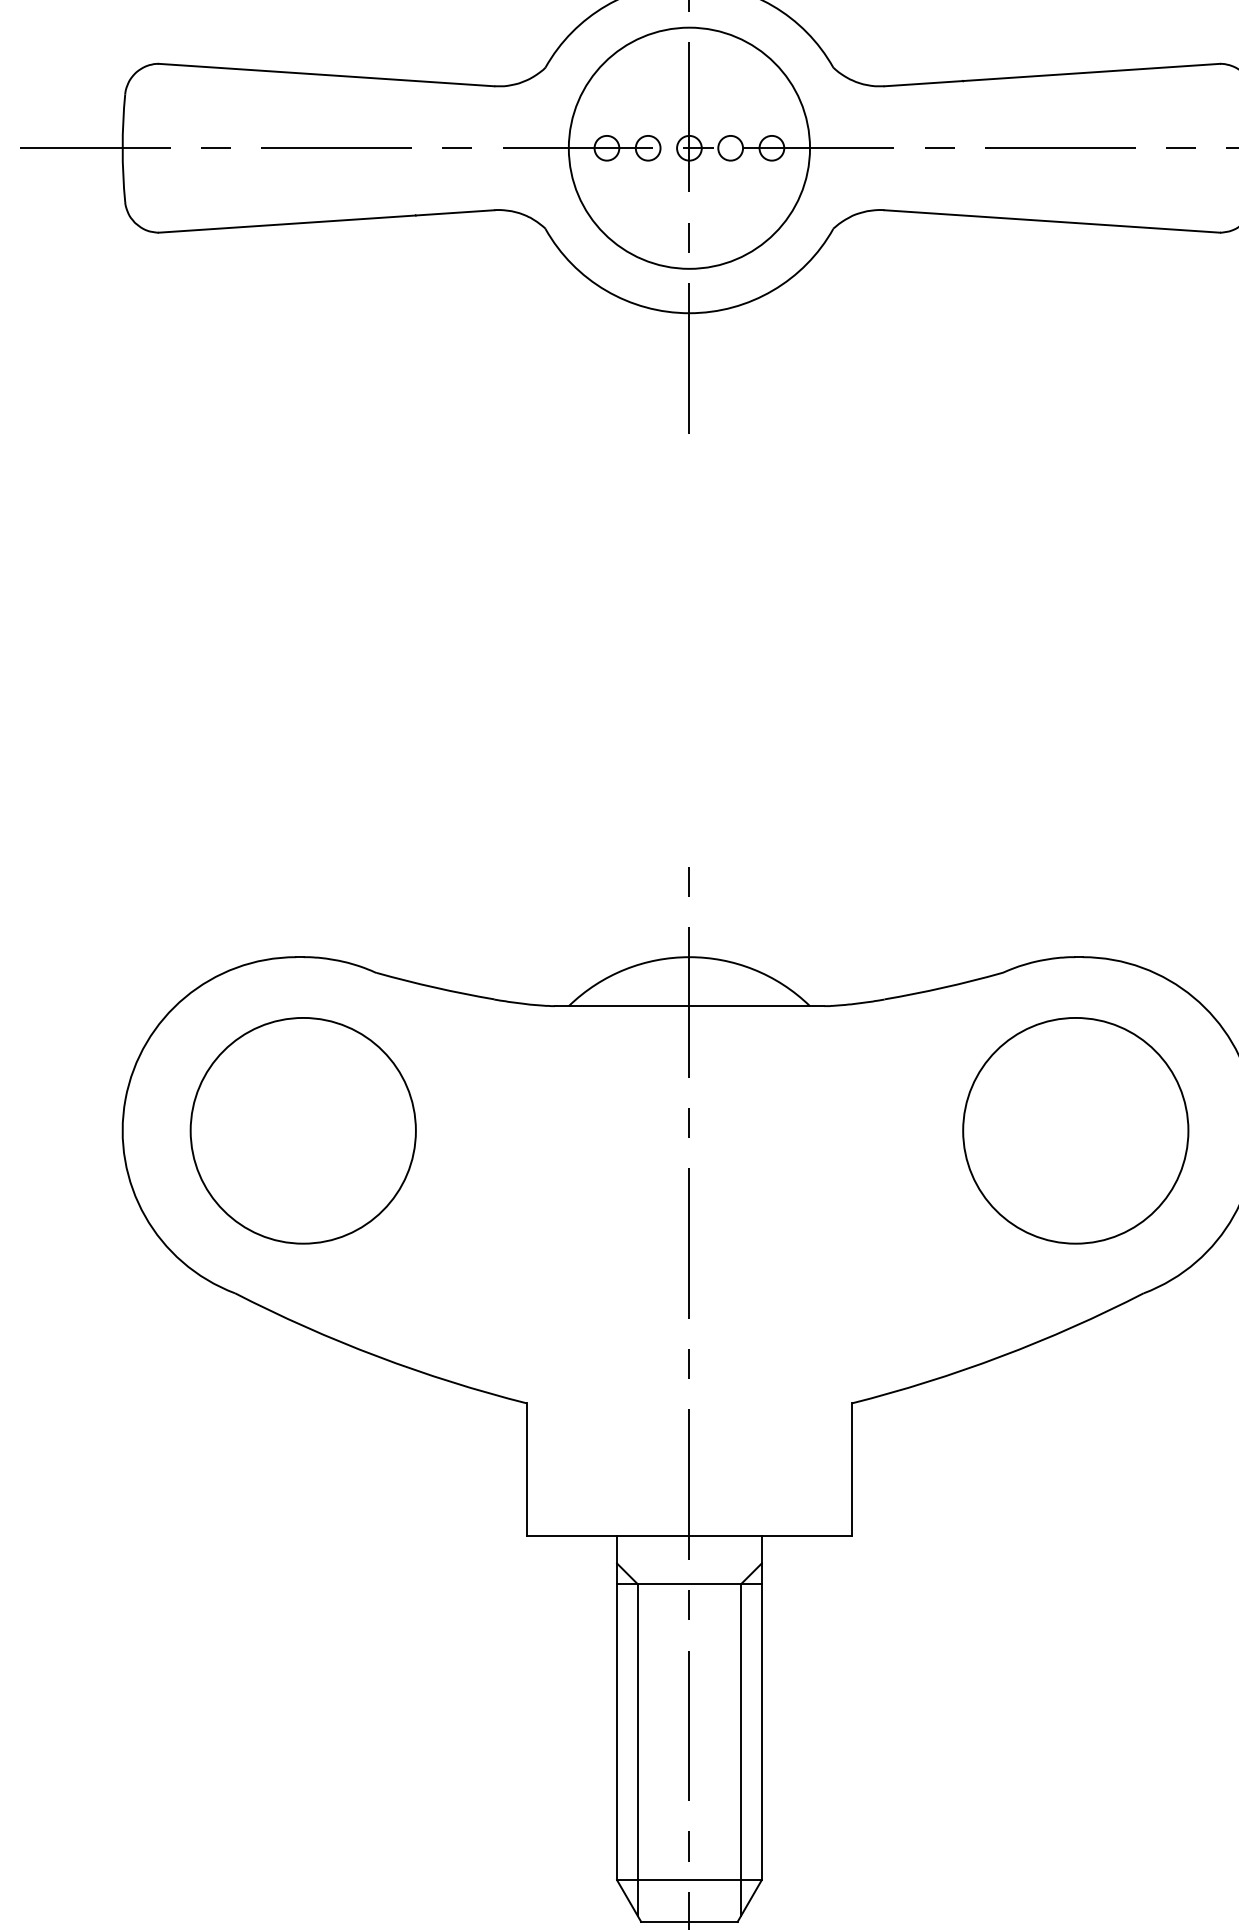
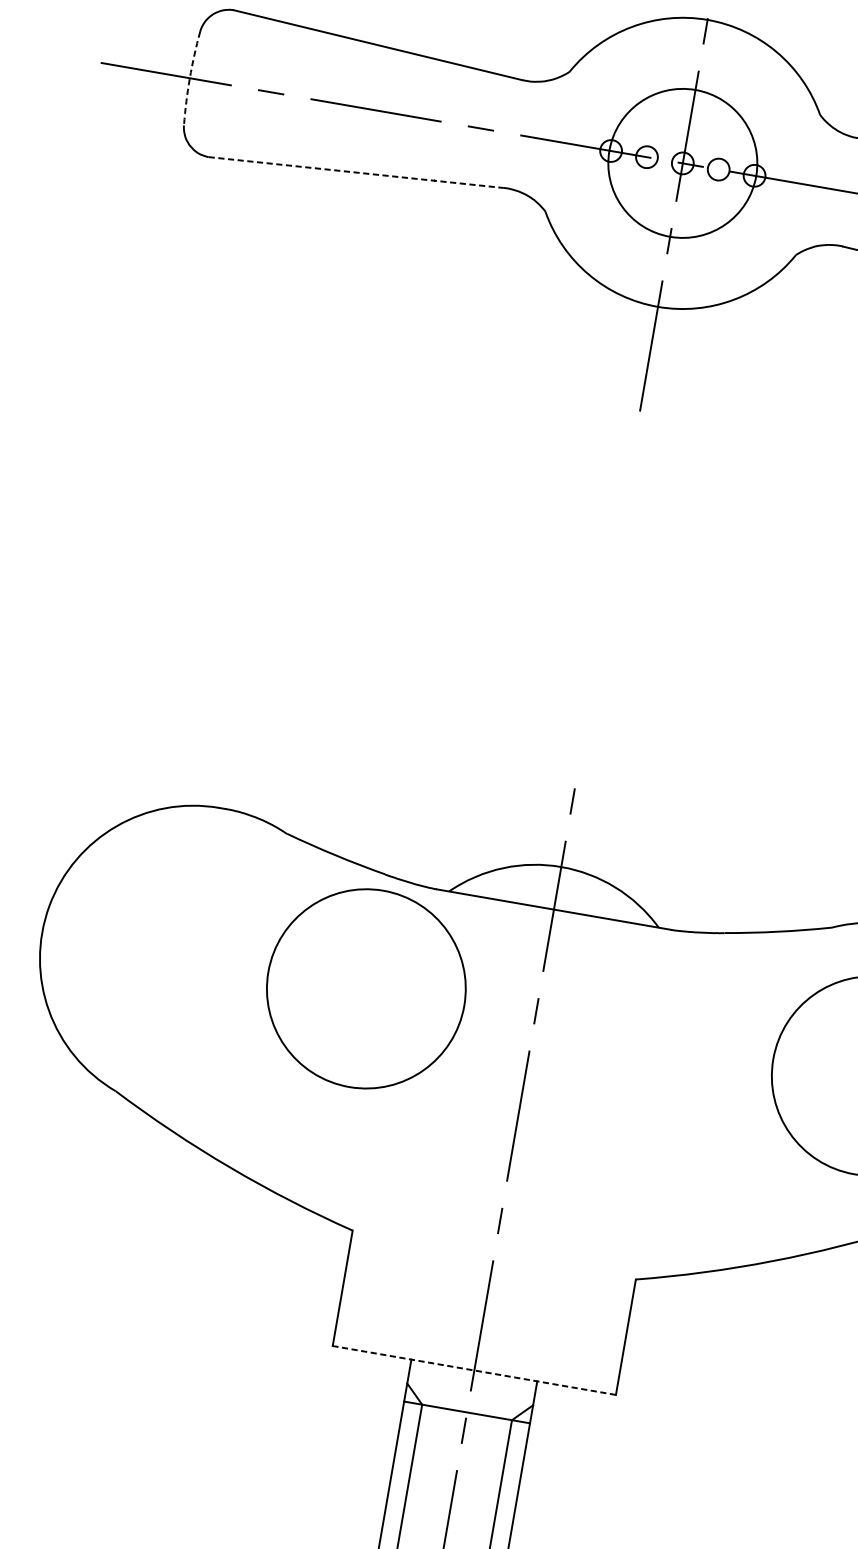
circle: (689, 147) -> (683, 162), size x0.7
arc: (122, 148) -> (189, 78), solid -> dashed
line: (327, 221) -> (357, 172), solid -> dashed
part: (302, 1130) -> (365, 988), moved
line: (689, 1536) -> (474, 1370), solid -> dashed

